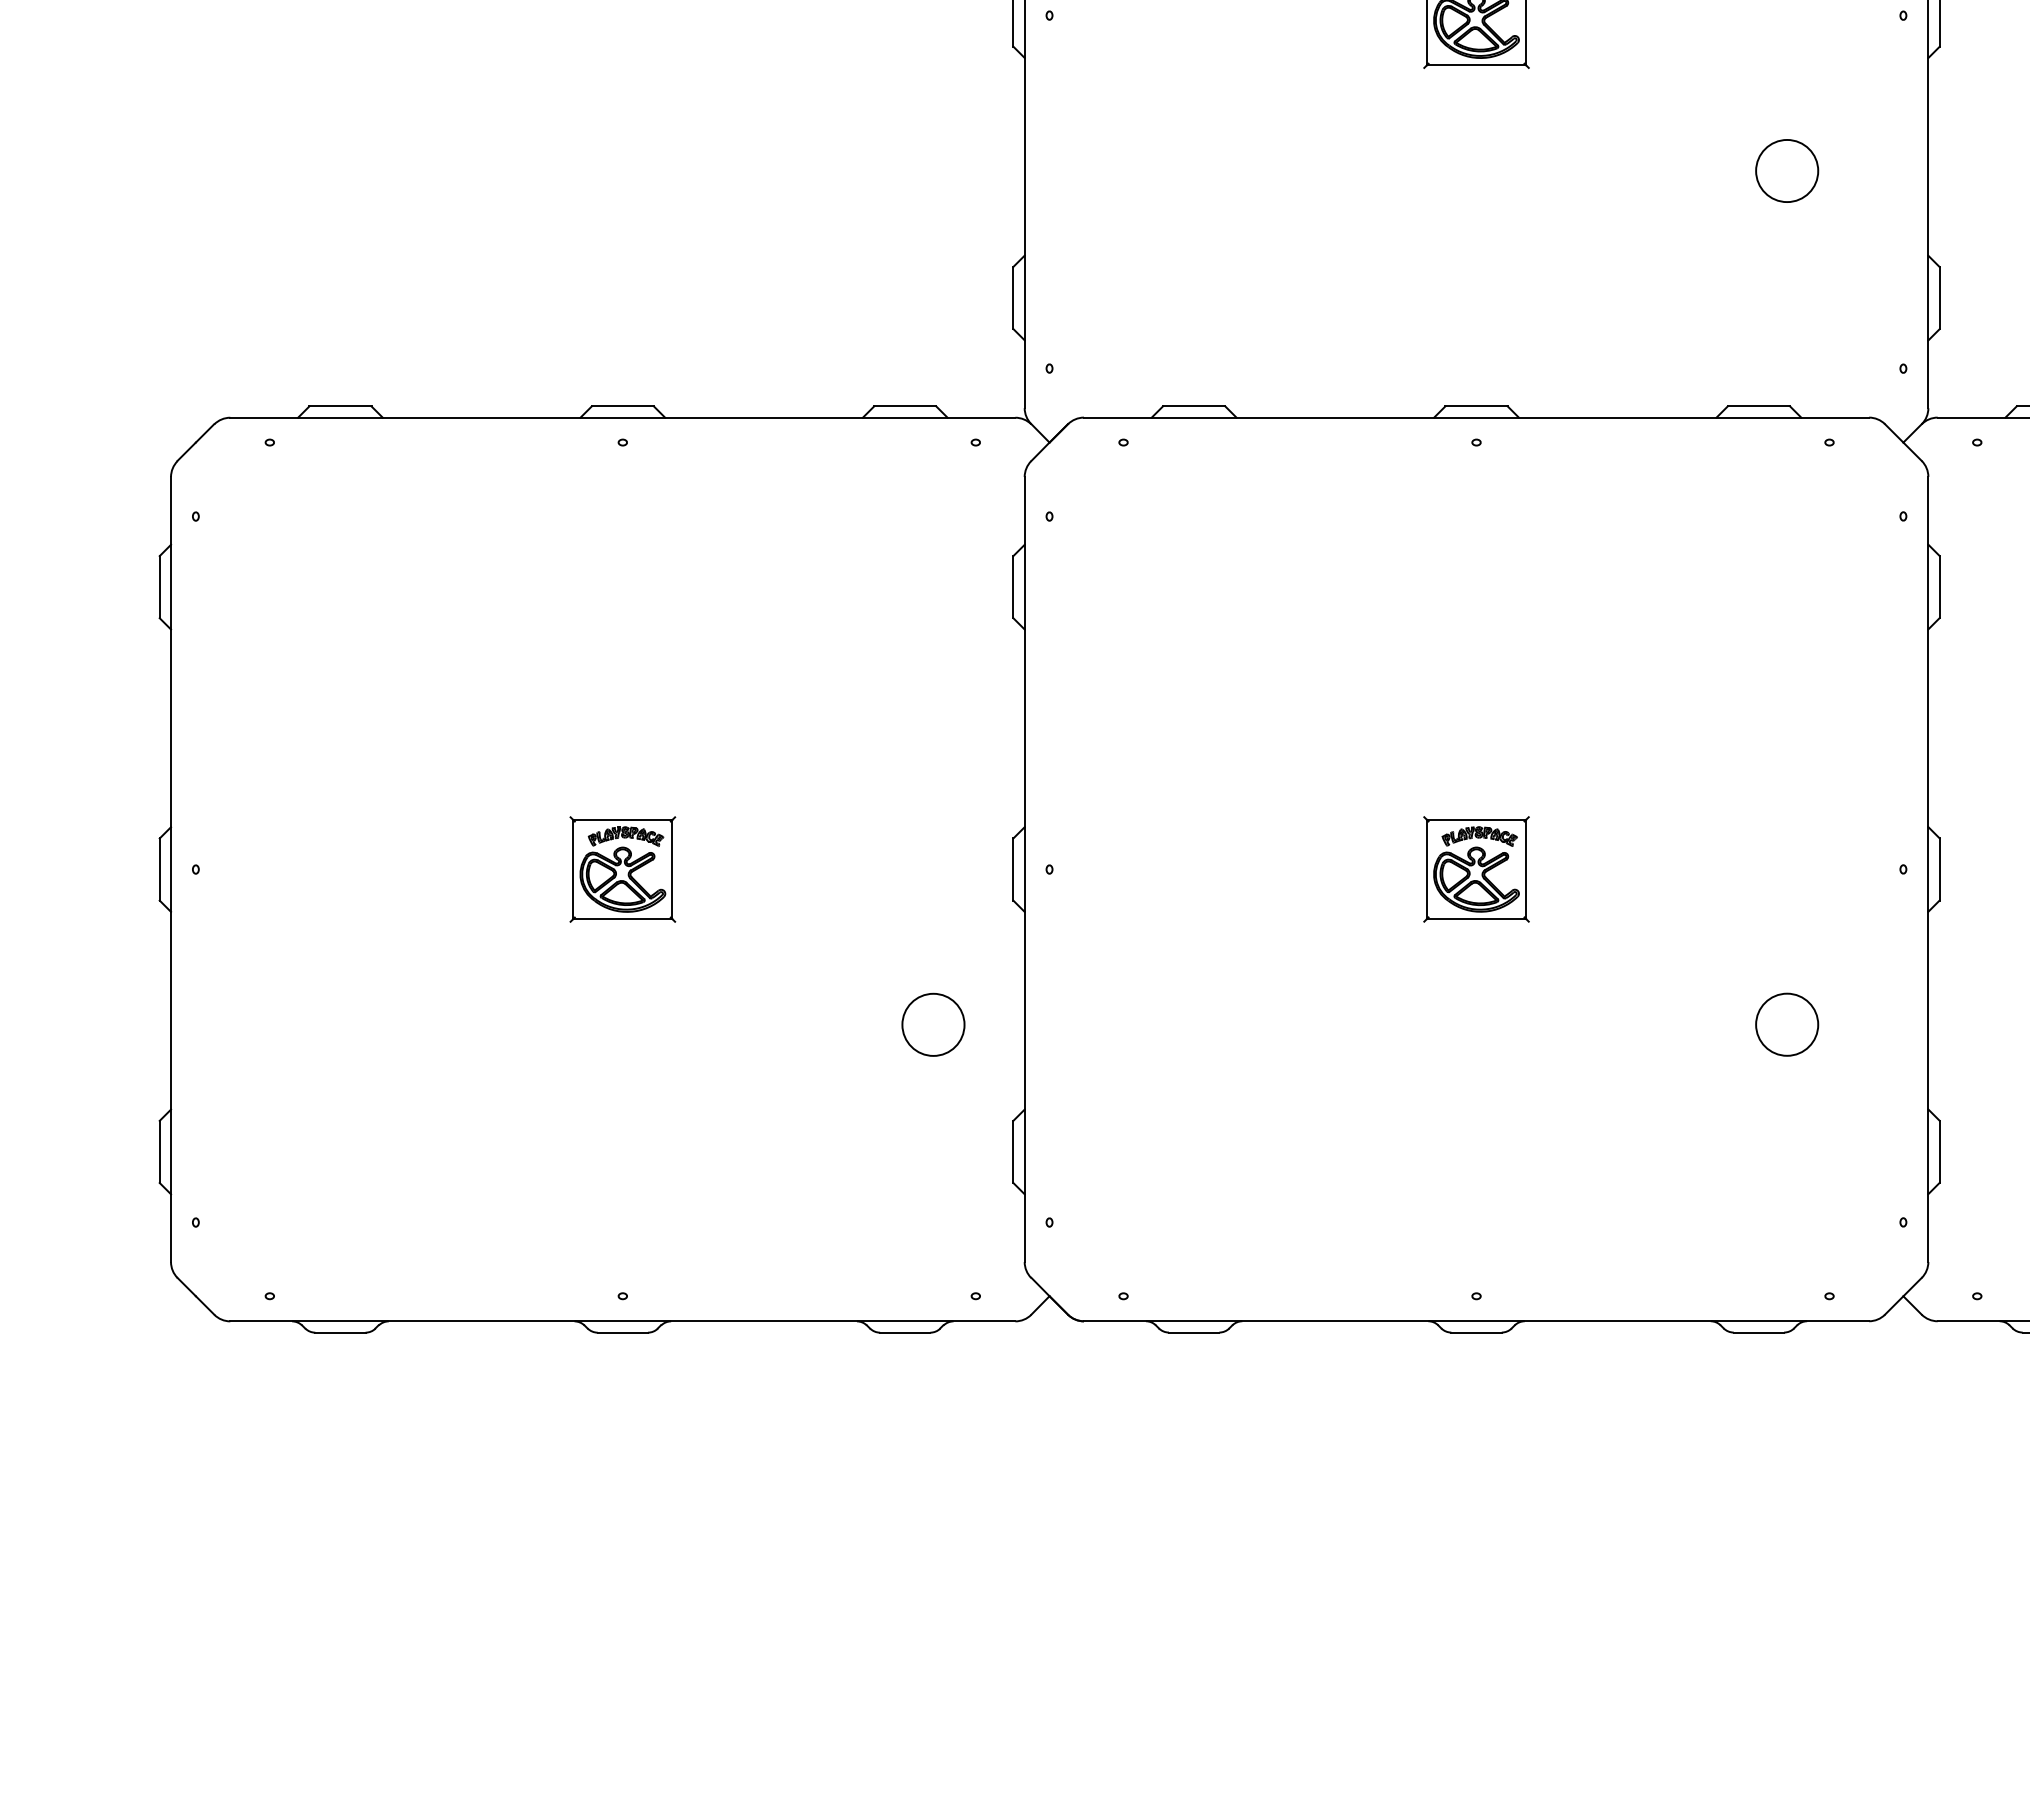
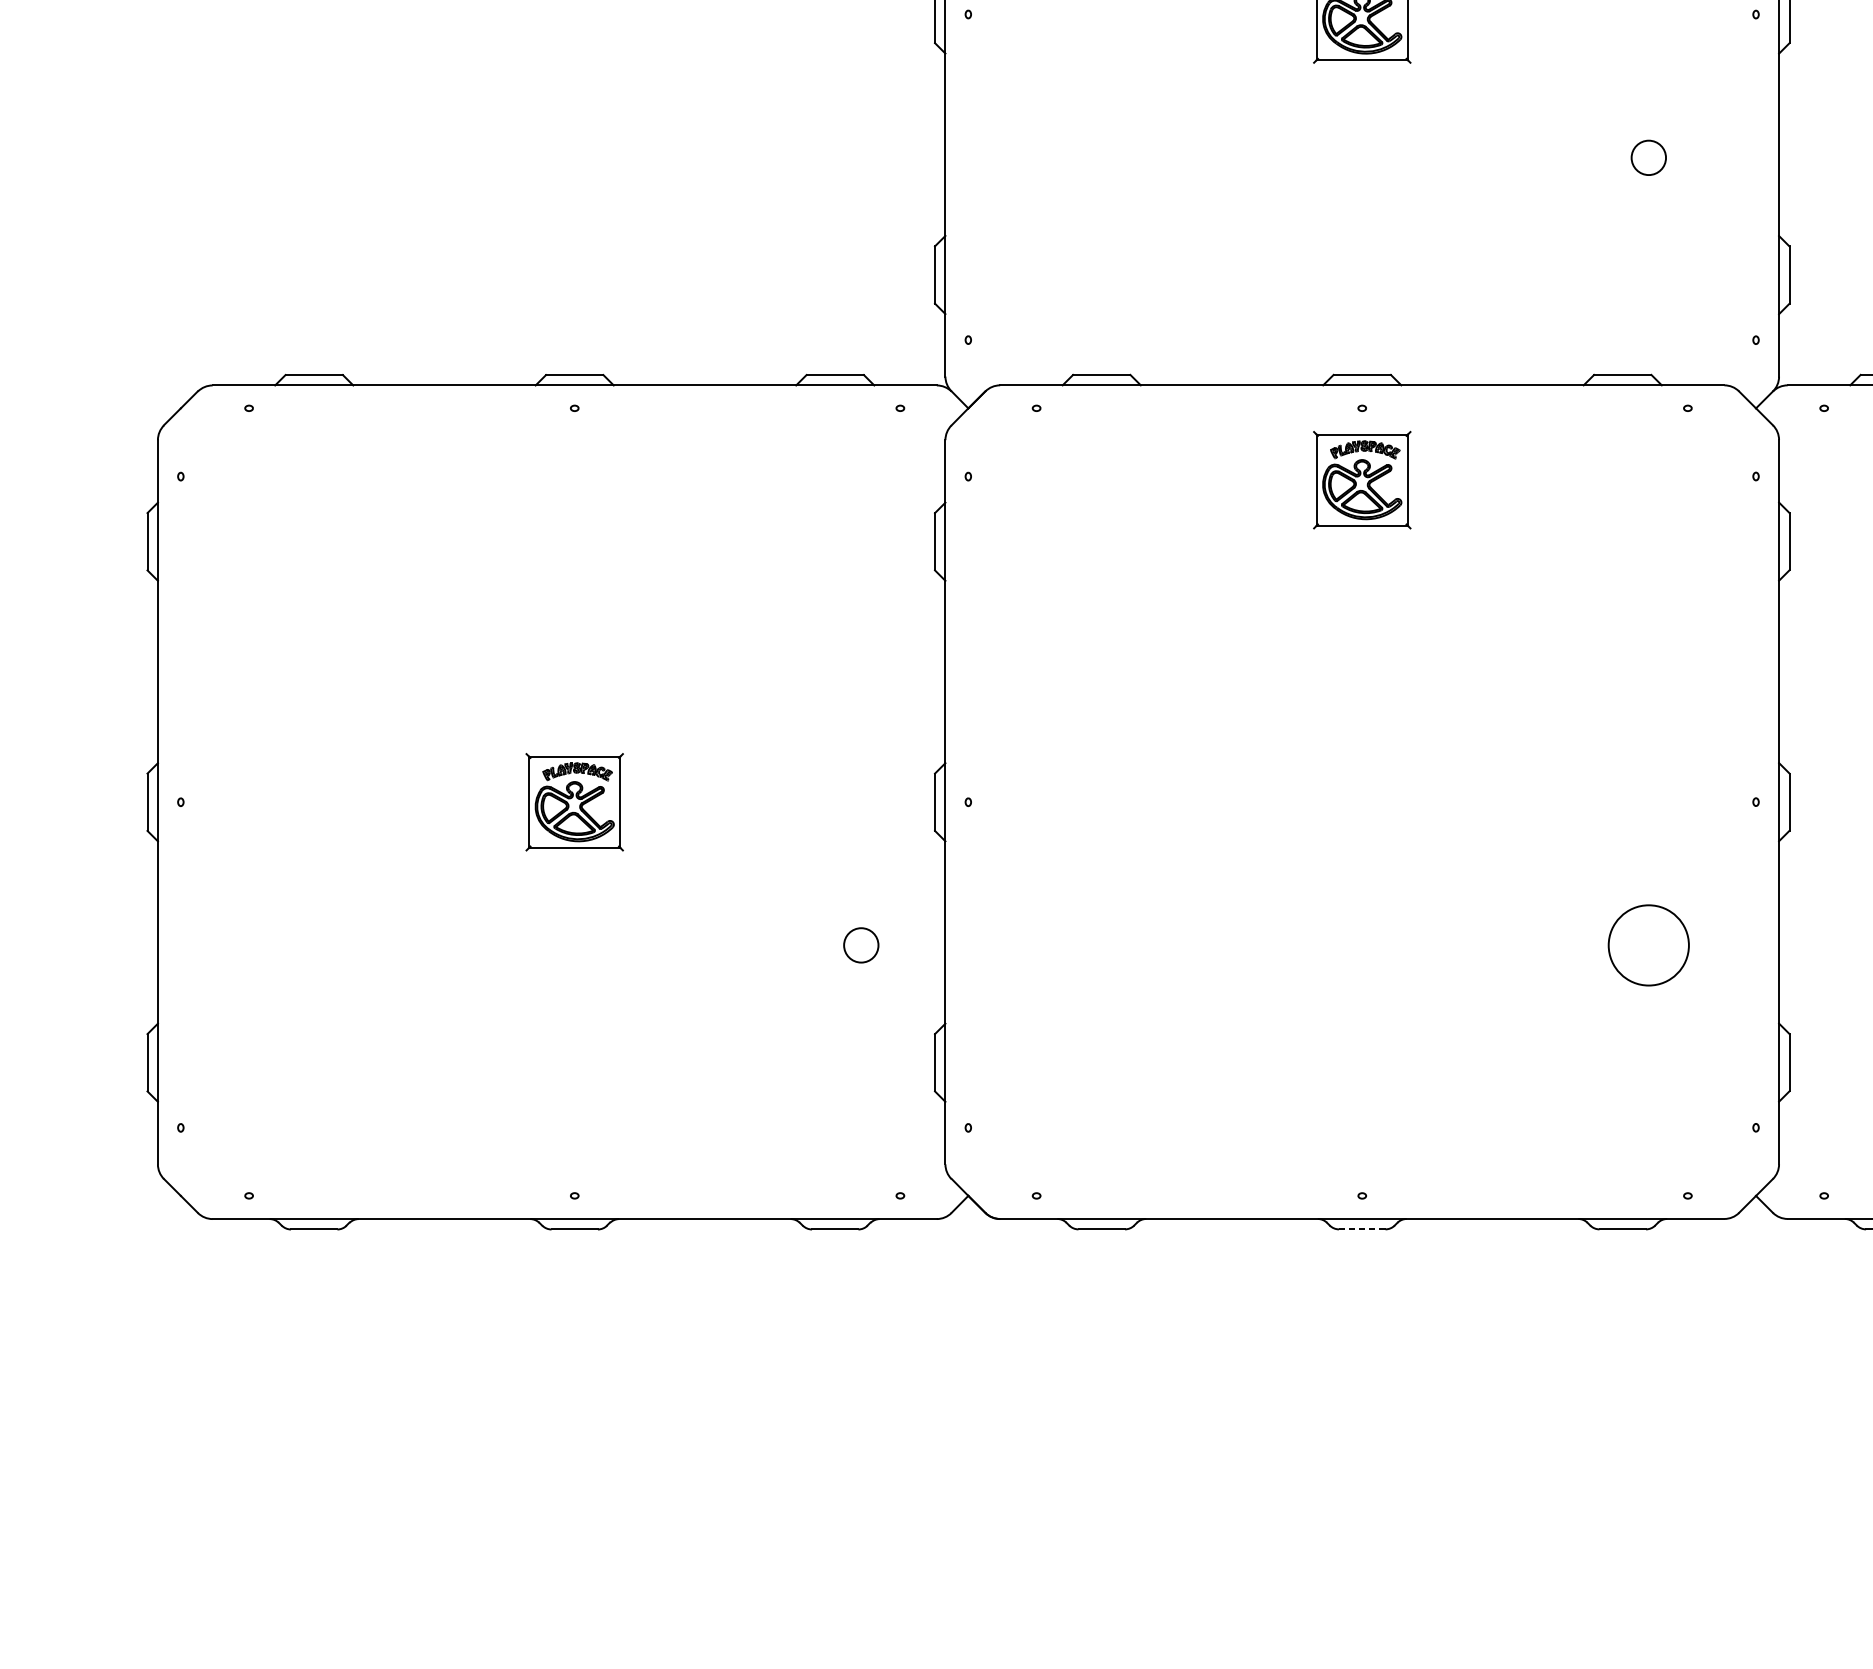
circle: (1787, 170) -> (1649, 157), size x0.6
part: (1476, 869) -> (1362, 480), moved
circle: (933, 1024) -> (861, 945), size x0.6
circle: (1787, 1024) -> (1649, 945), size x1.4
line: (1476, 1332) -> (1362, 1229), solid -> dashed

